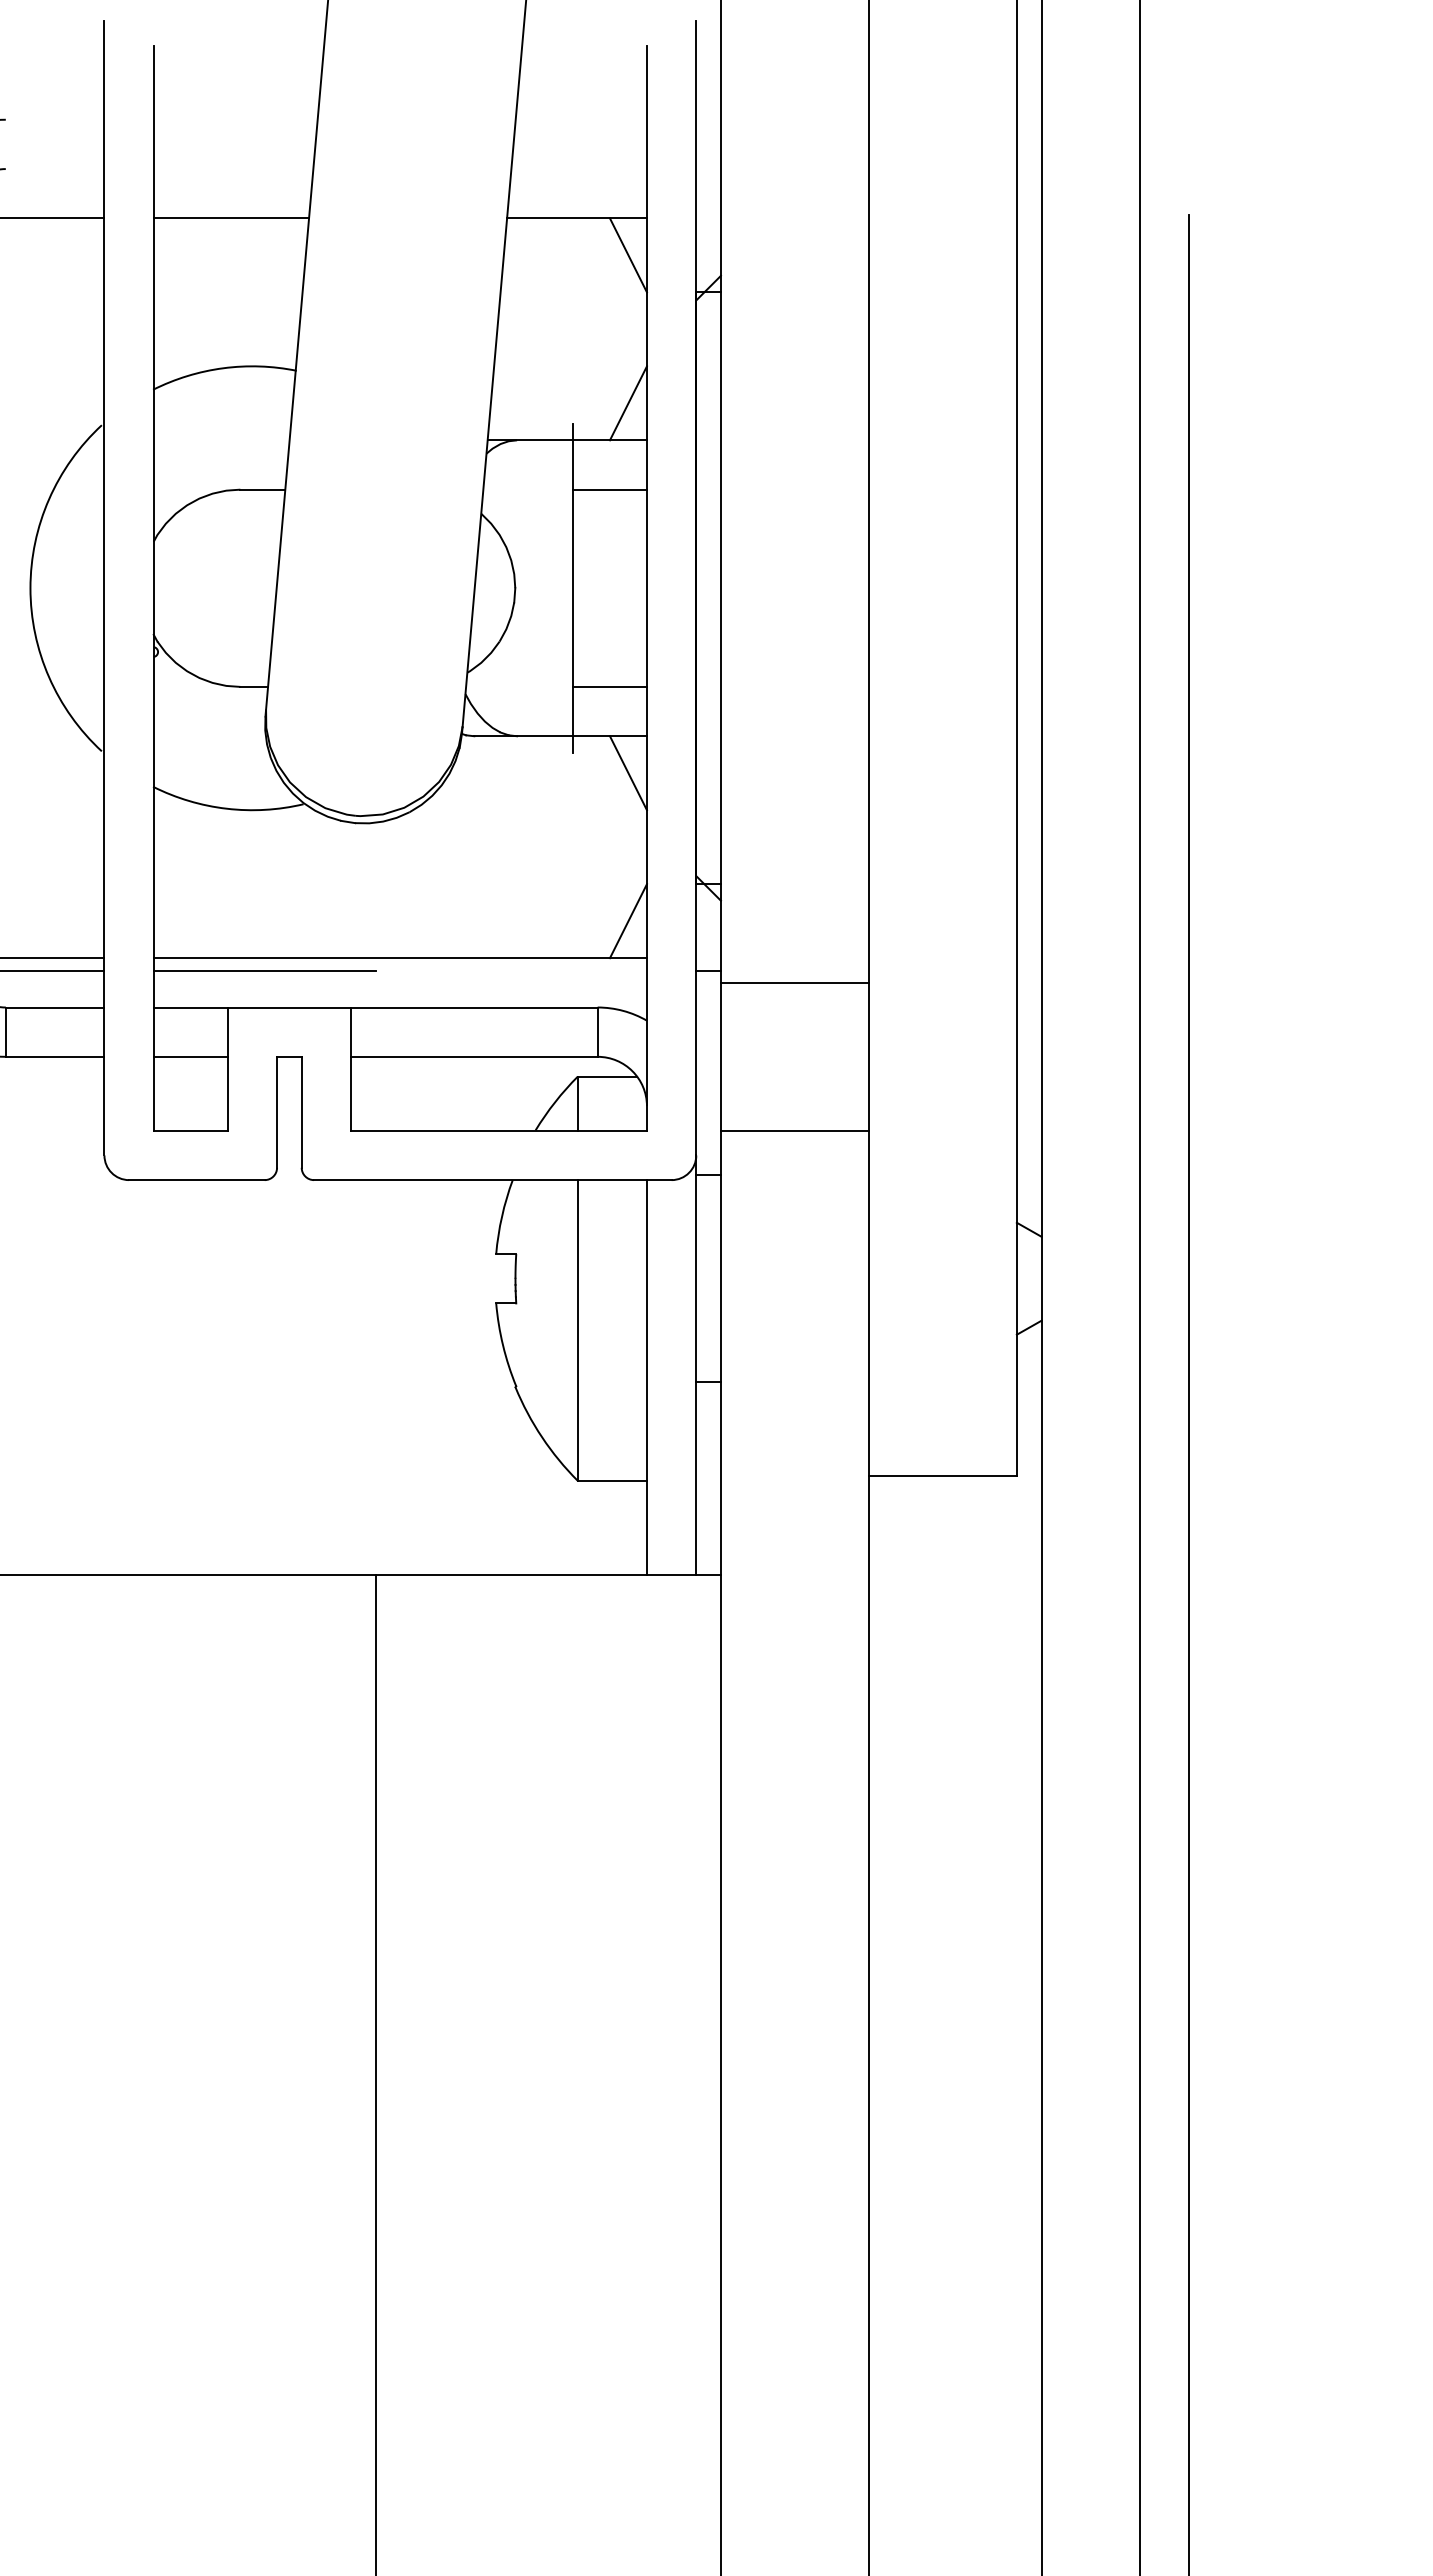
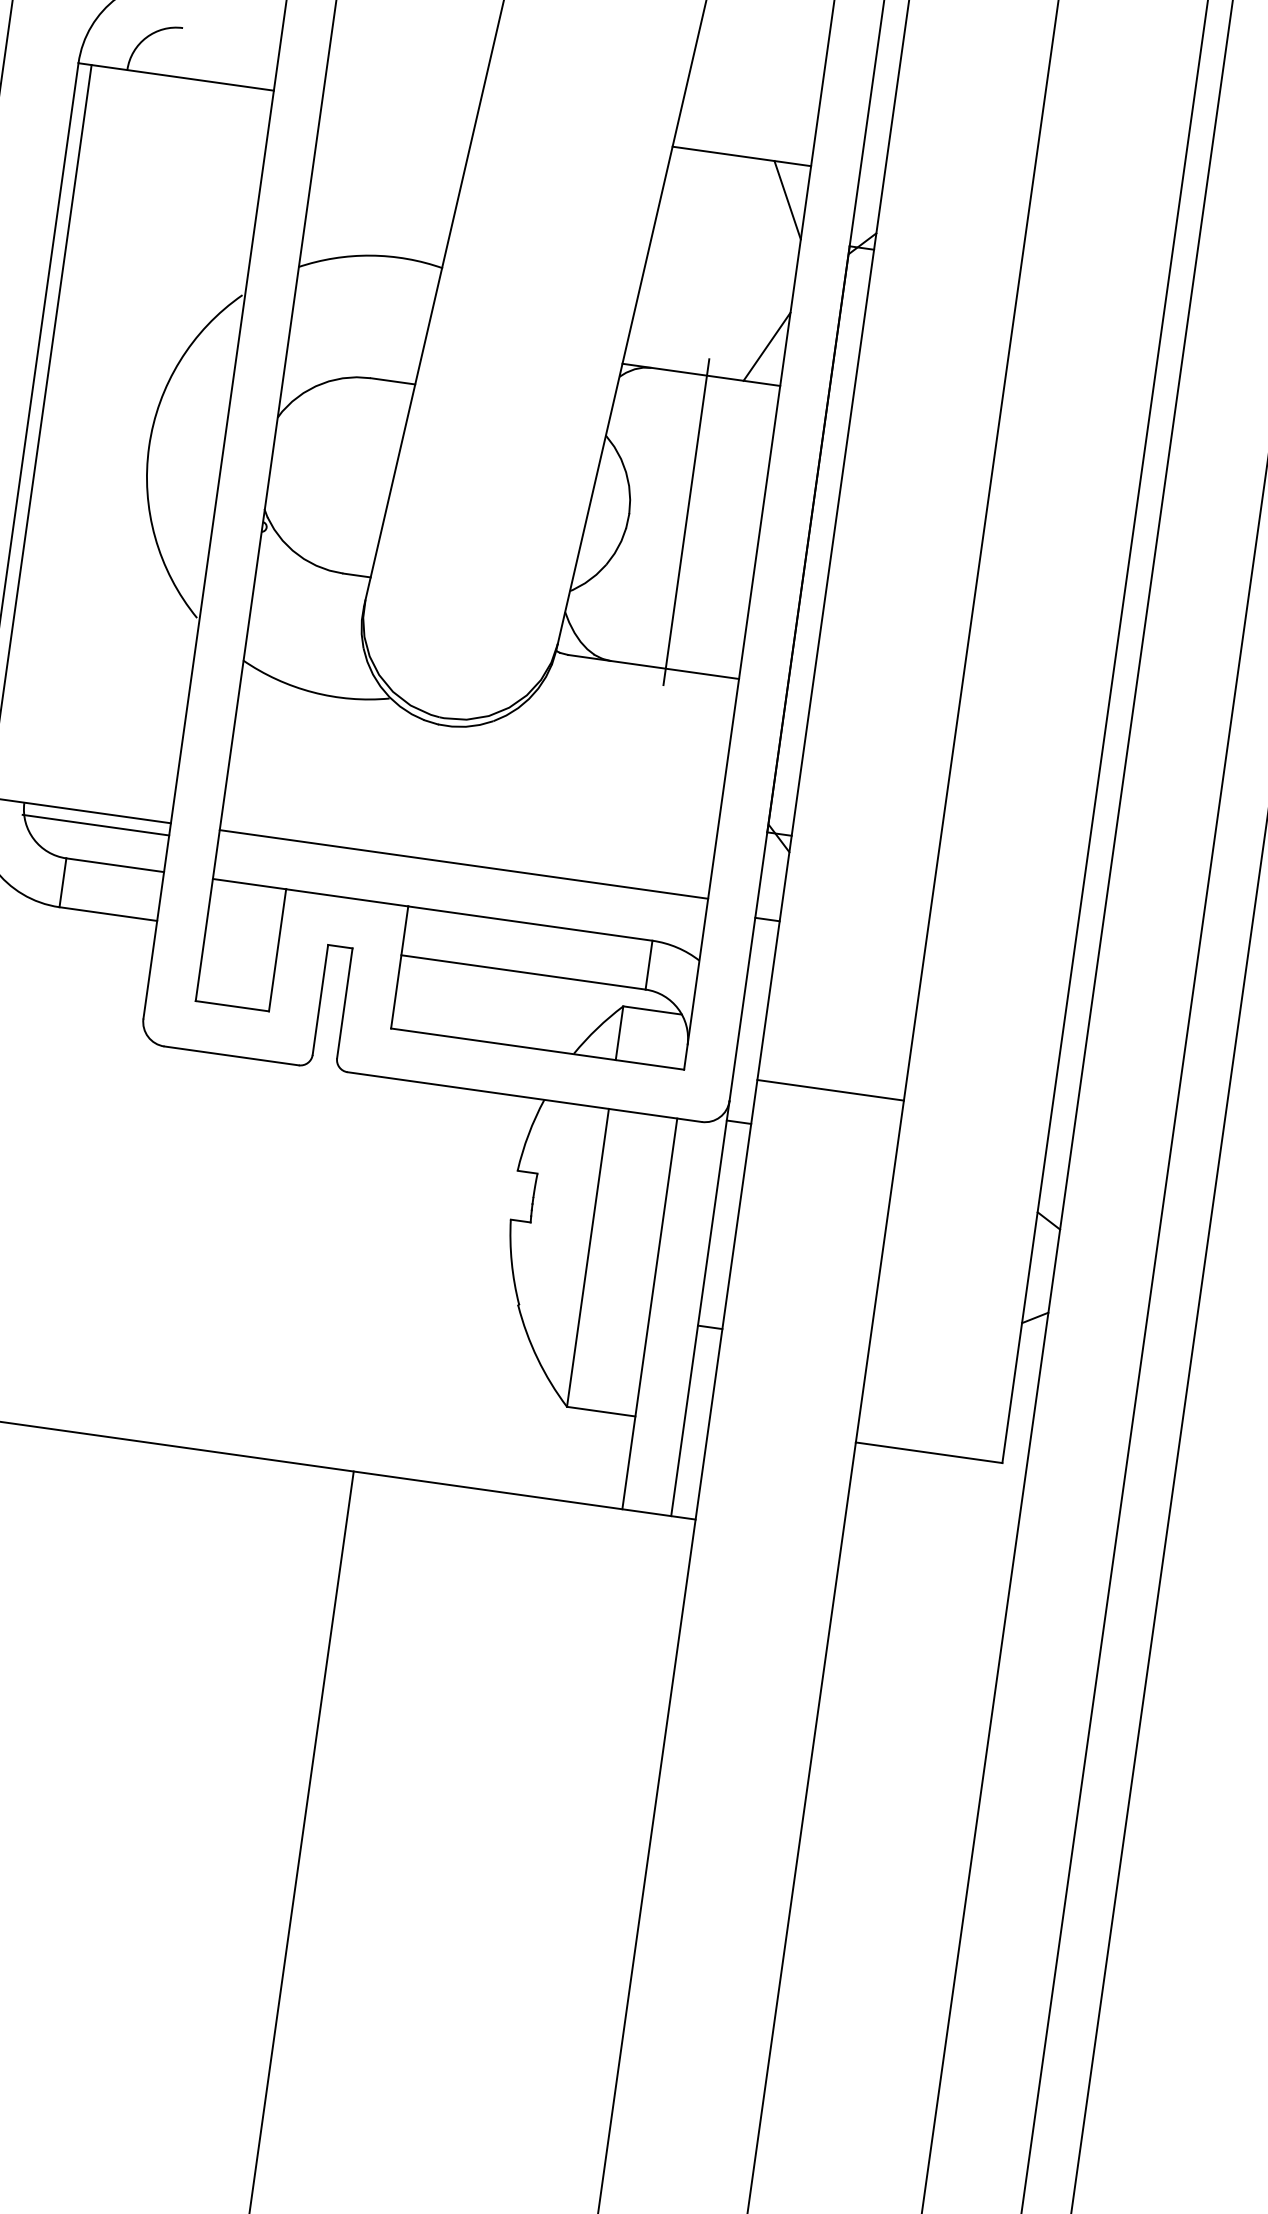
line: (231, 218) -> (399, 108), removed
line: (609, 489) -> (736, 429), removed
line: (609, 686) -> (708, 624), removed
line: (627, 773) -> (714, 713), removed
line: (627, 921) -> (693, 859), removed
line: (264, 970) -> (327, 857), removed
line: (794, 982) -> (850, 943), removed
line: (190, 1056) -> (242, 932), removed

